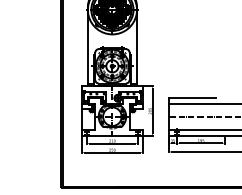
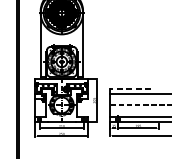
line: (192, 98) -> (130, 89), solid -> dashed

